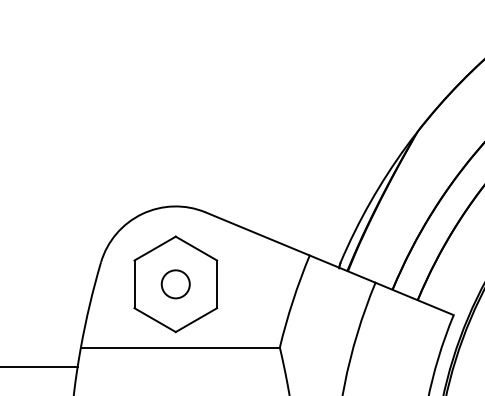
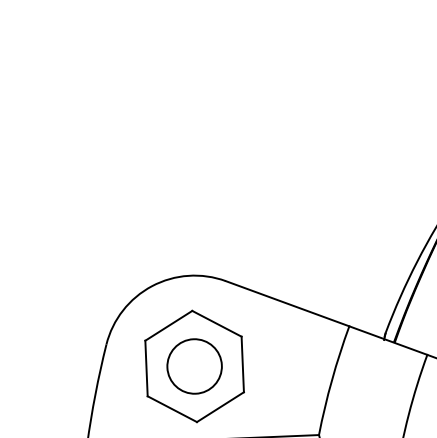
circle: (175, 283) -> (194, 365), size x1.67

